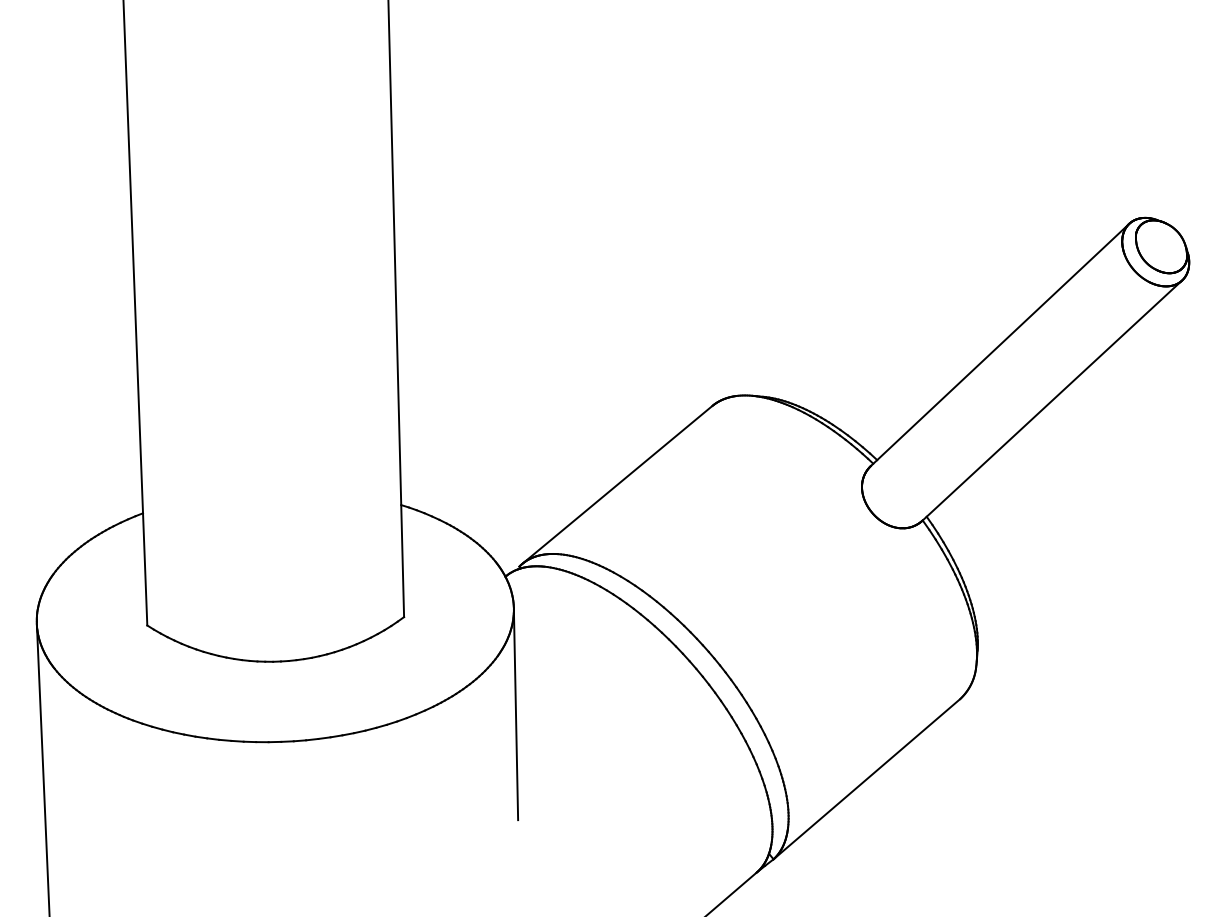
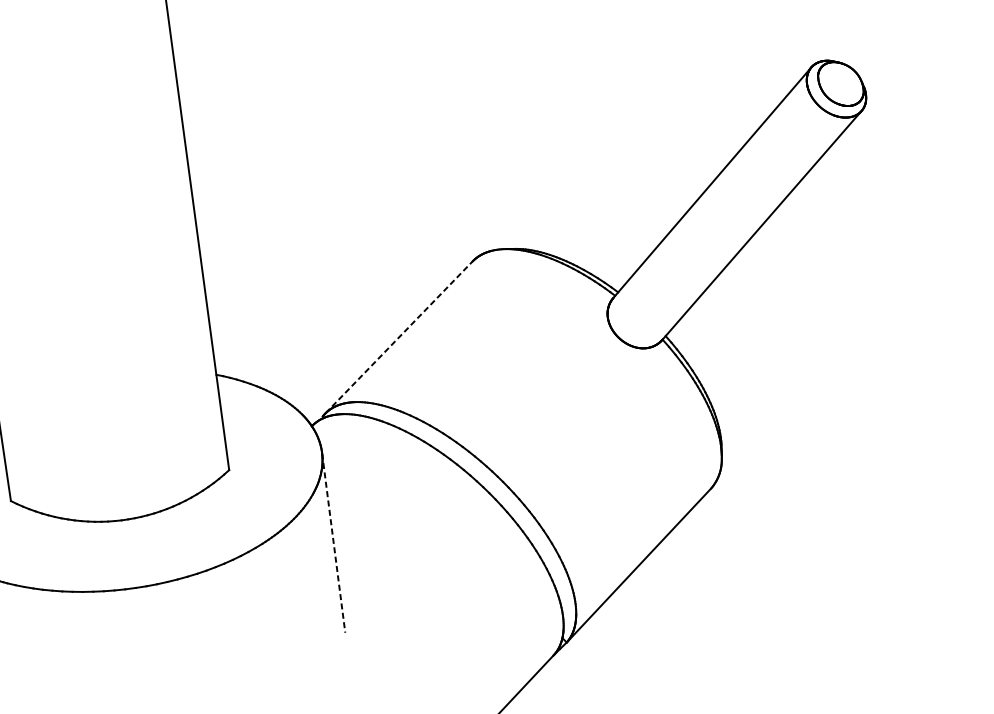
line: (618, 484) -> (399, 337), solid -> dashed
line: (516, 715) -> (334, 543), solid -> dashed

